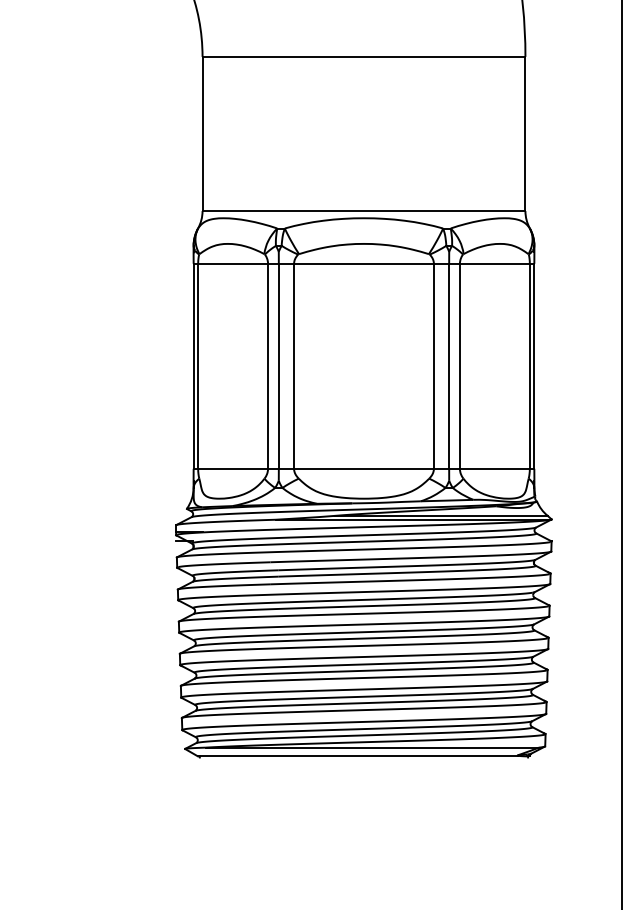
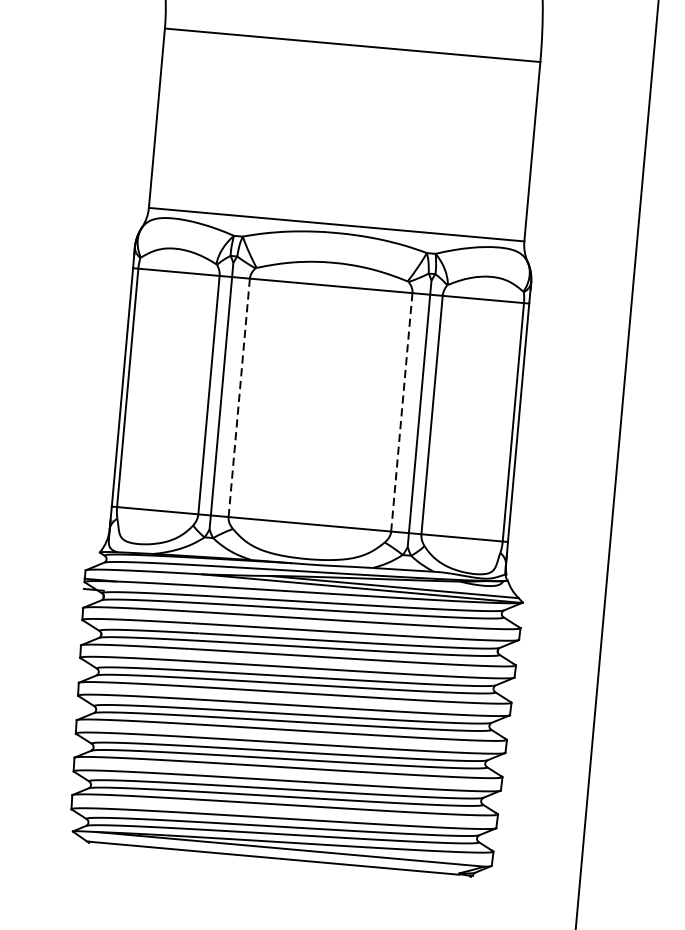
line: (294, 366) -> (239, 398), solid -> dashed
line: (433, 366) -> (401, 412), solid -> dashed

